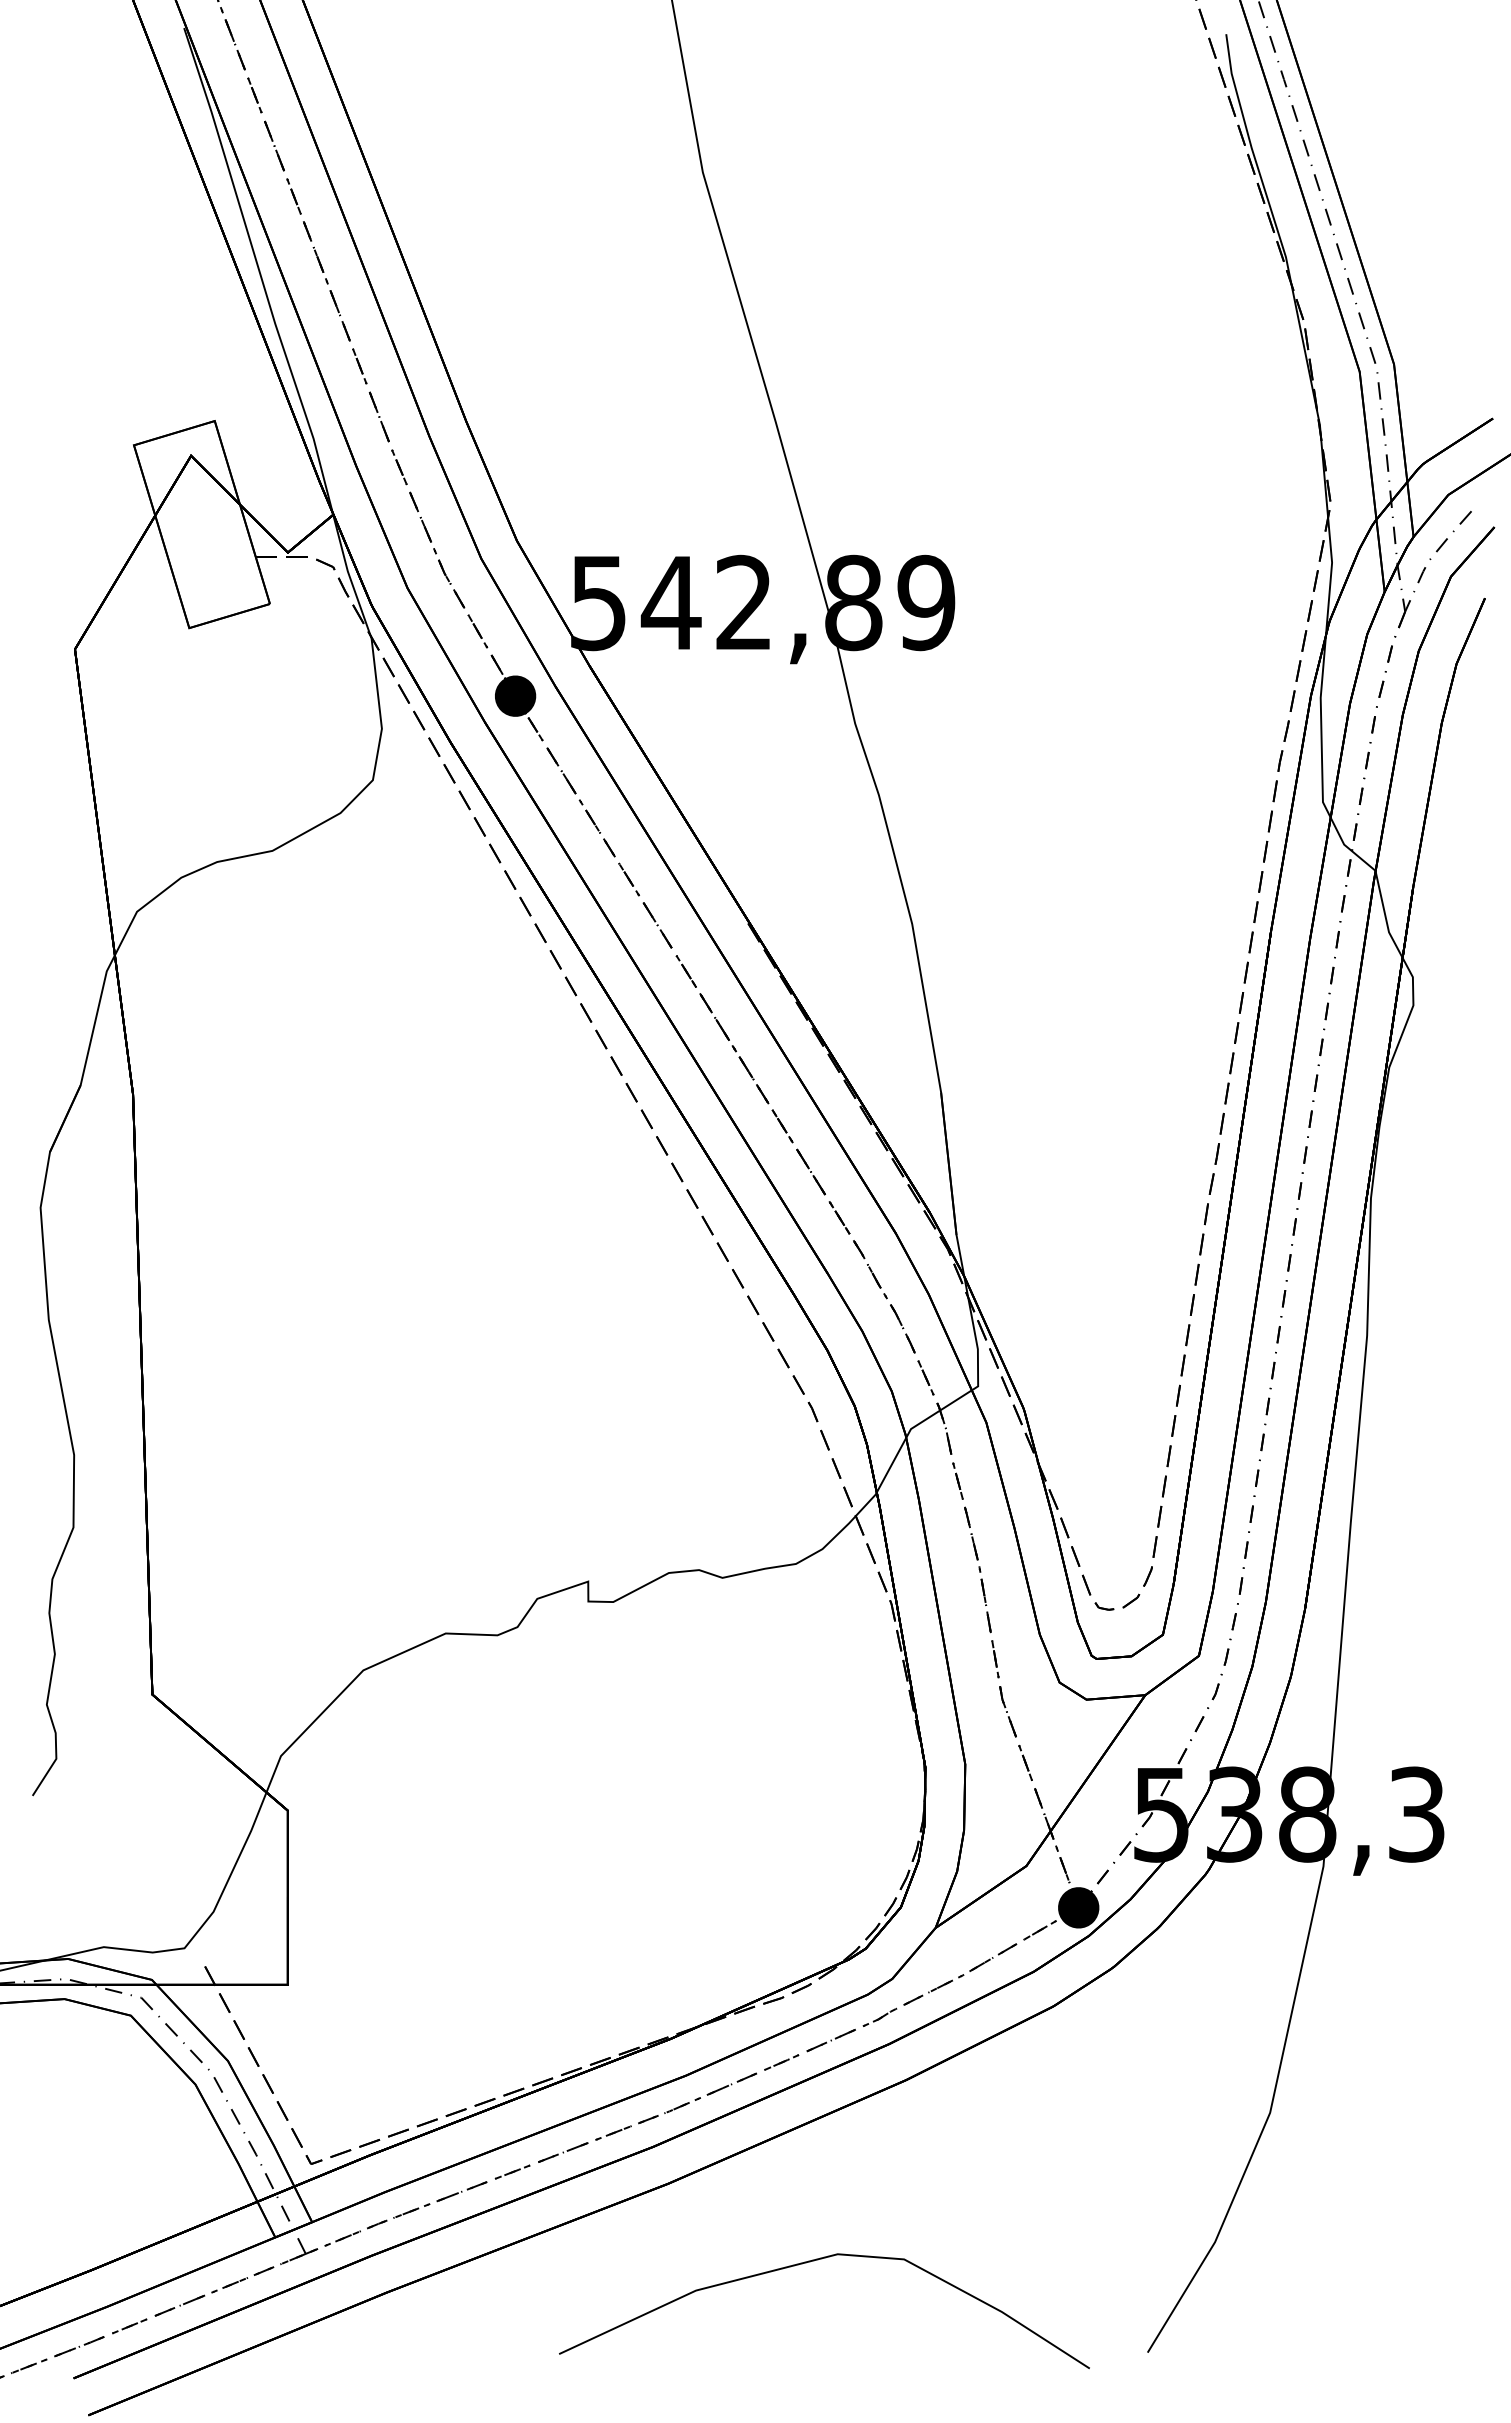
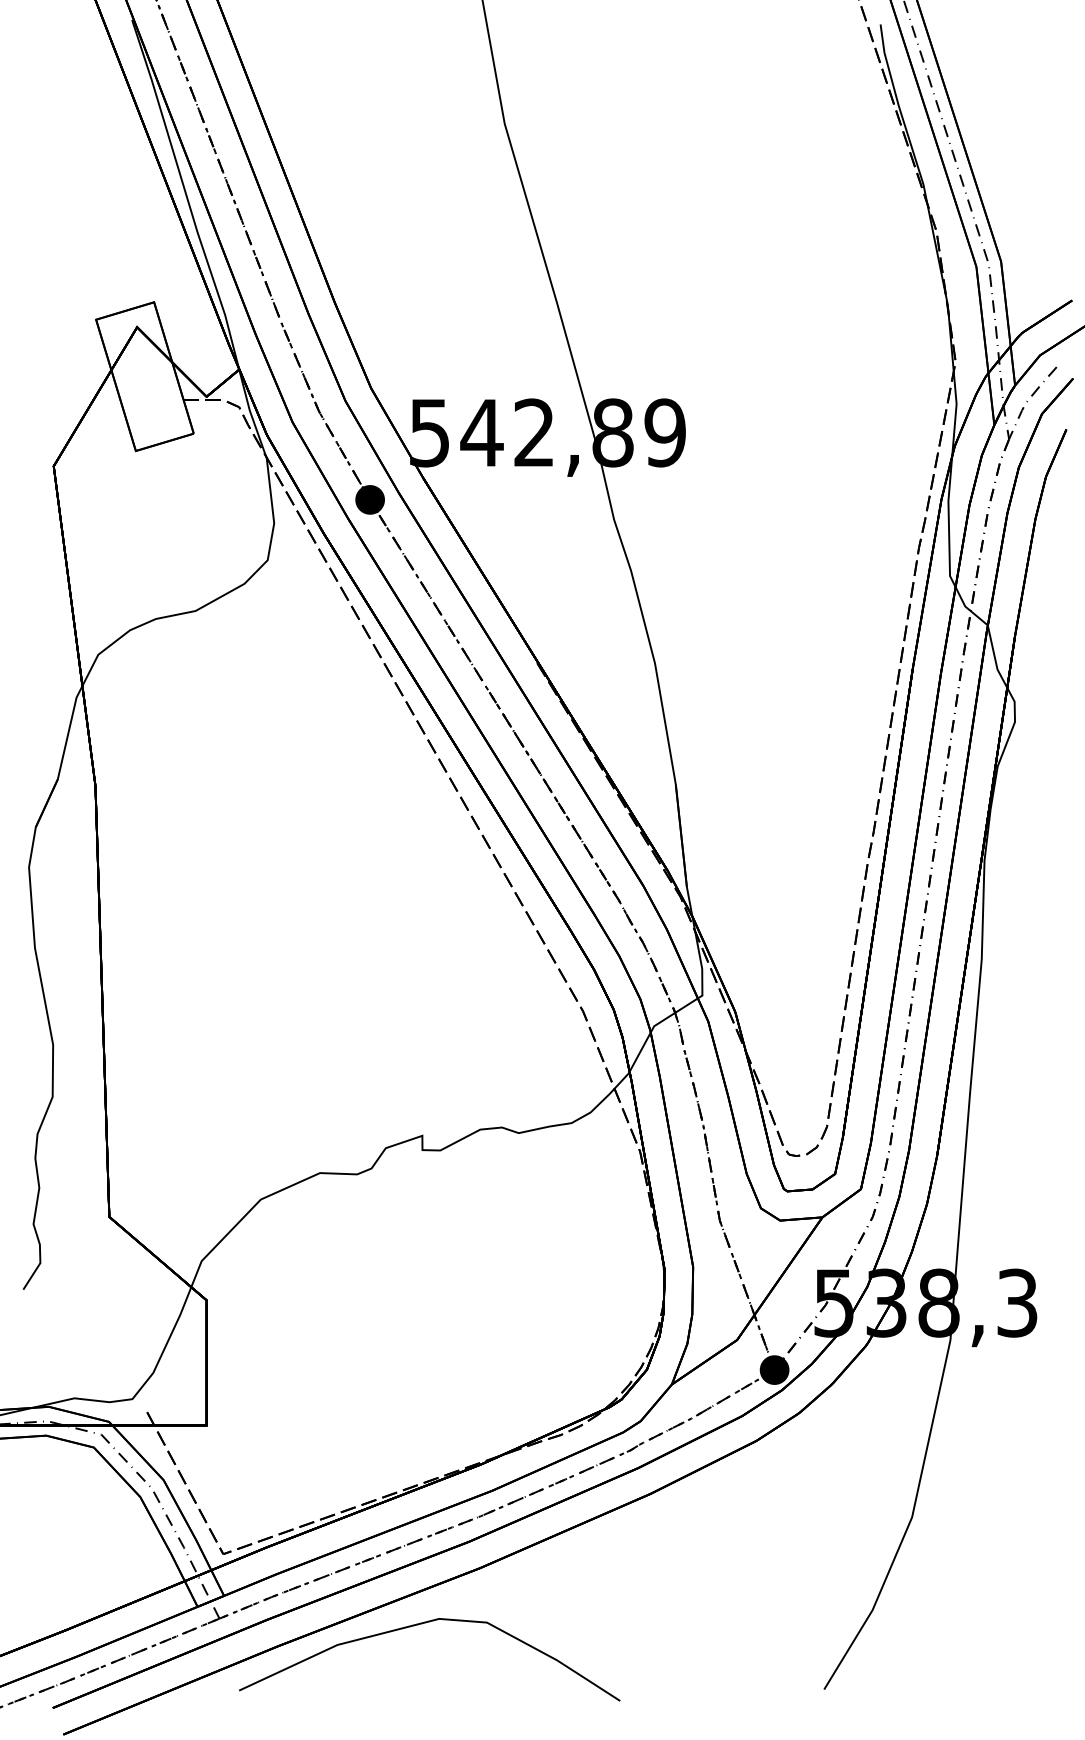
curve: (810, 2262) -> (419, 1624), moved

